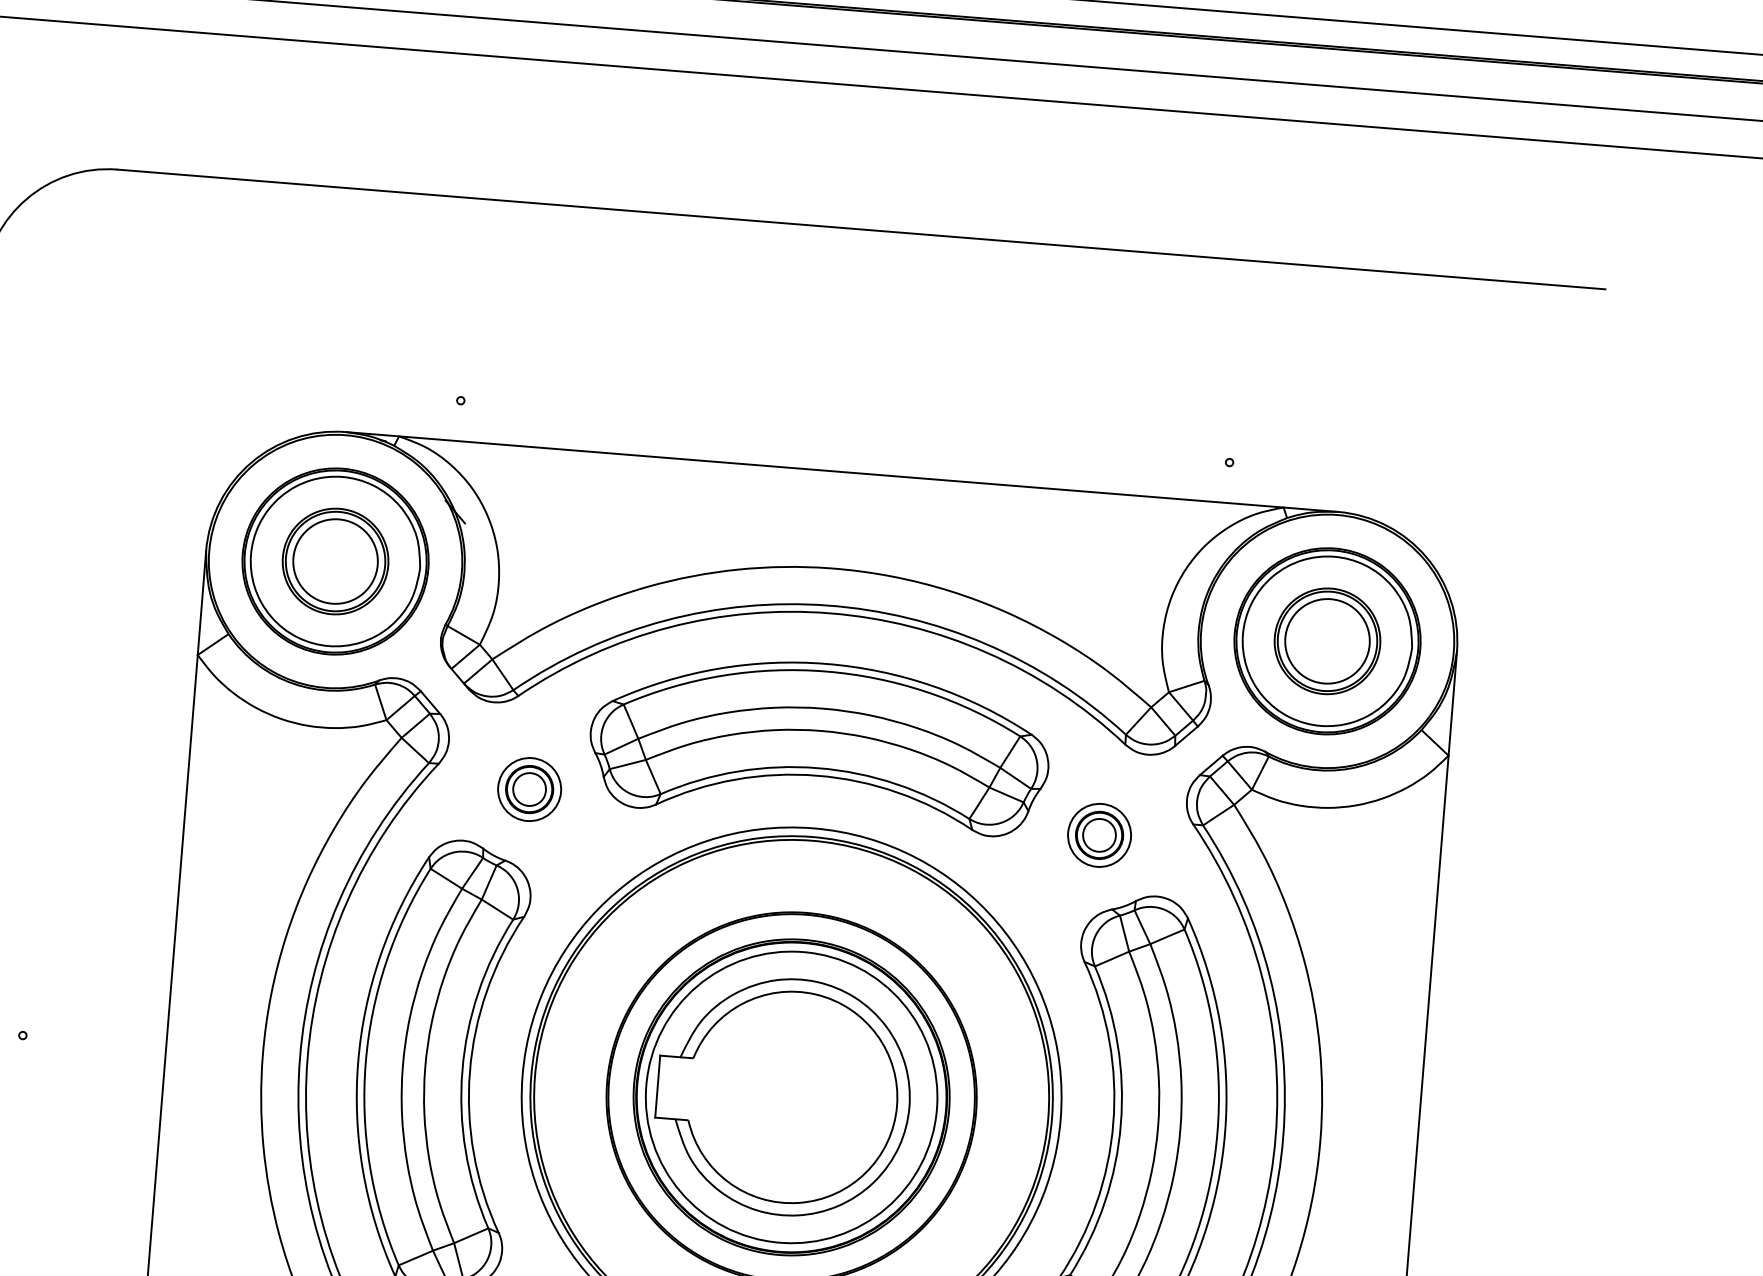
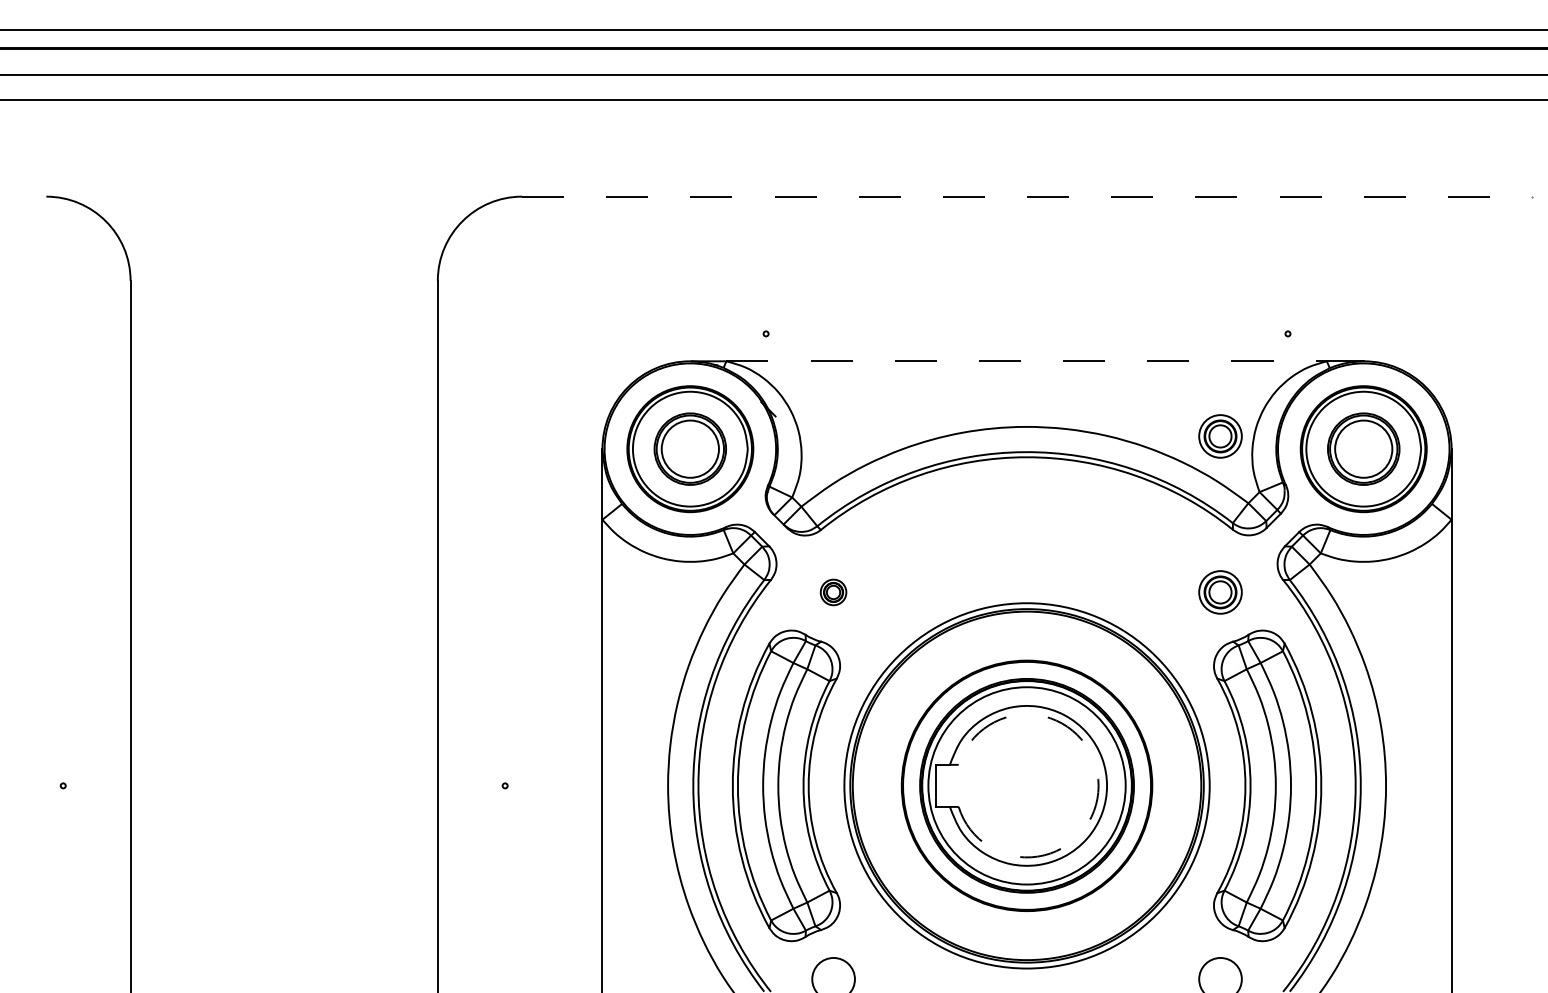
line: (862, 229) -> (1027, 196), solid -> dashed
line: (842, 472) -> (1027, 361), solid -> dashed
part: (1118, 605) -> (1220, 436), added
part: (819, 741) -> (1026, 544), removed
part: (529, 789) -> (833, 592), size x0.6
arc: (896, 1105) -> (1098, 785), solid -> dashed

